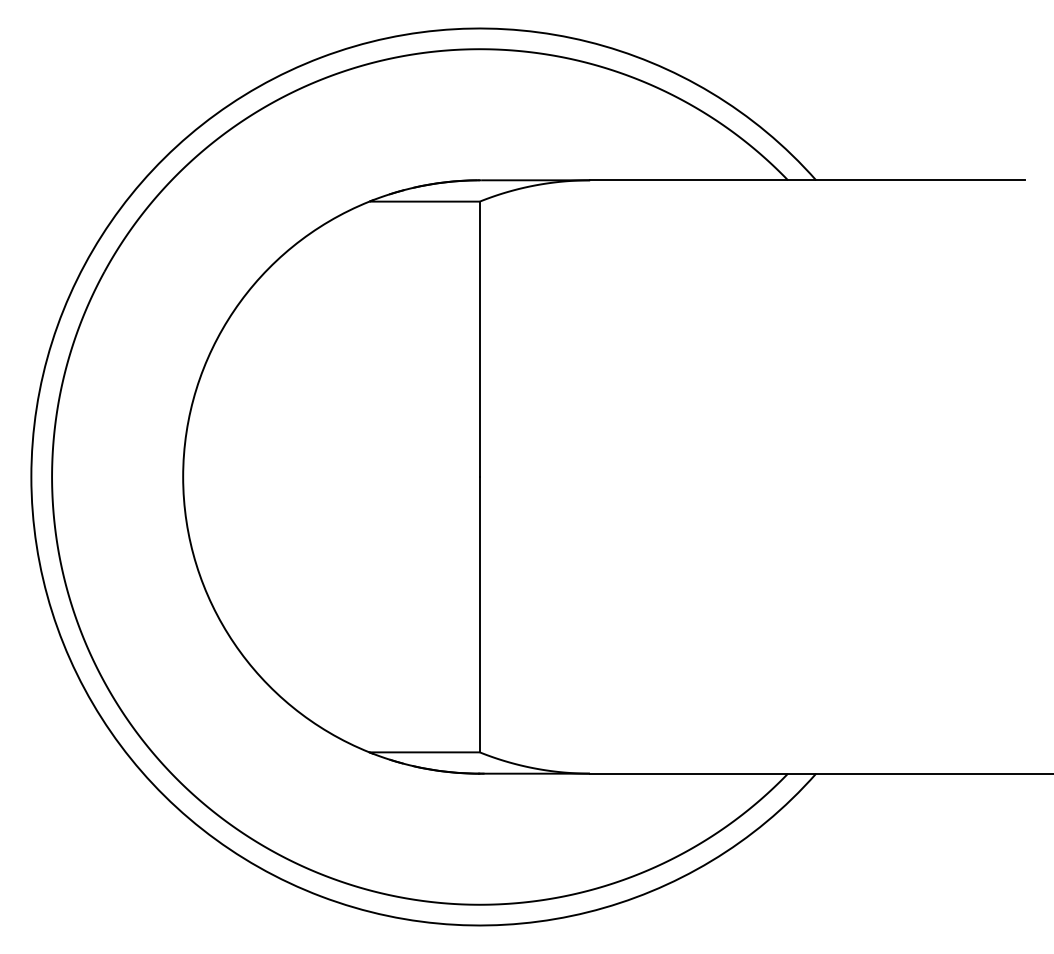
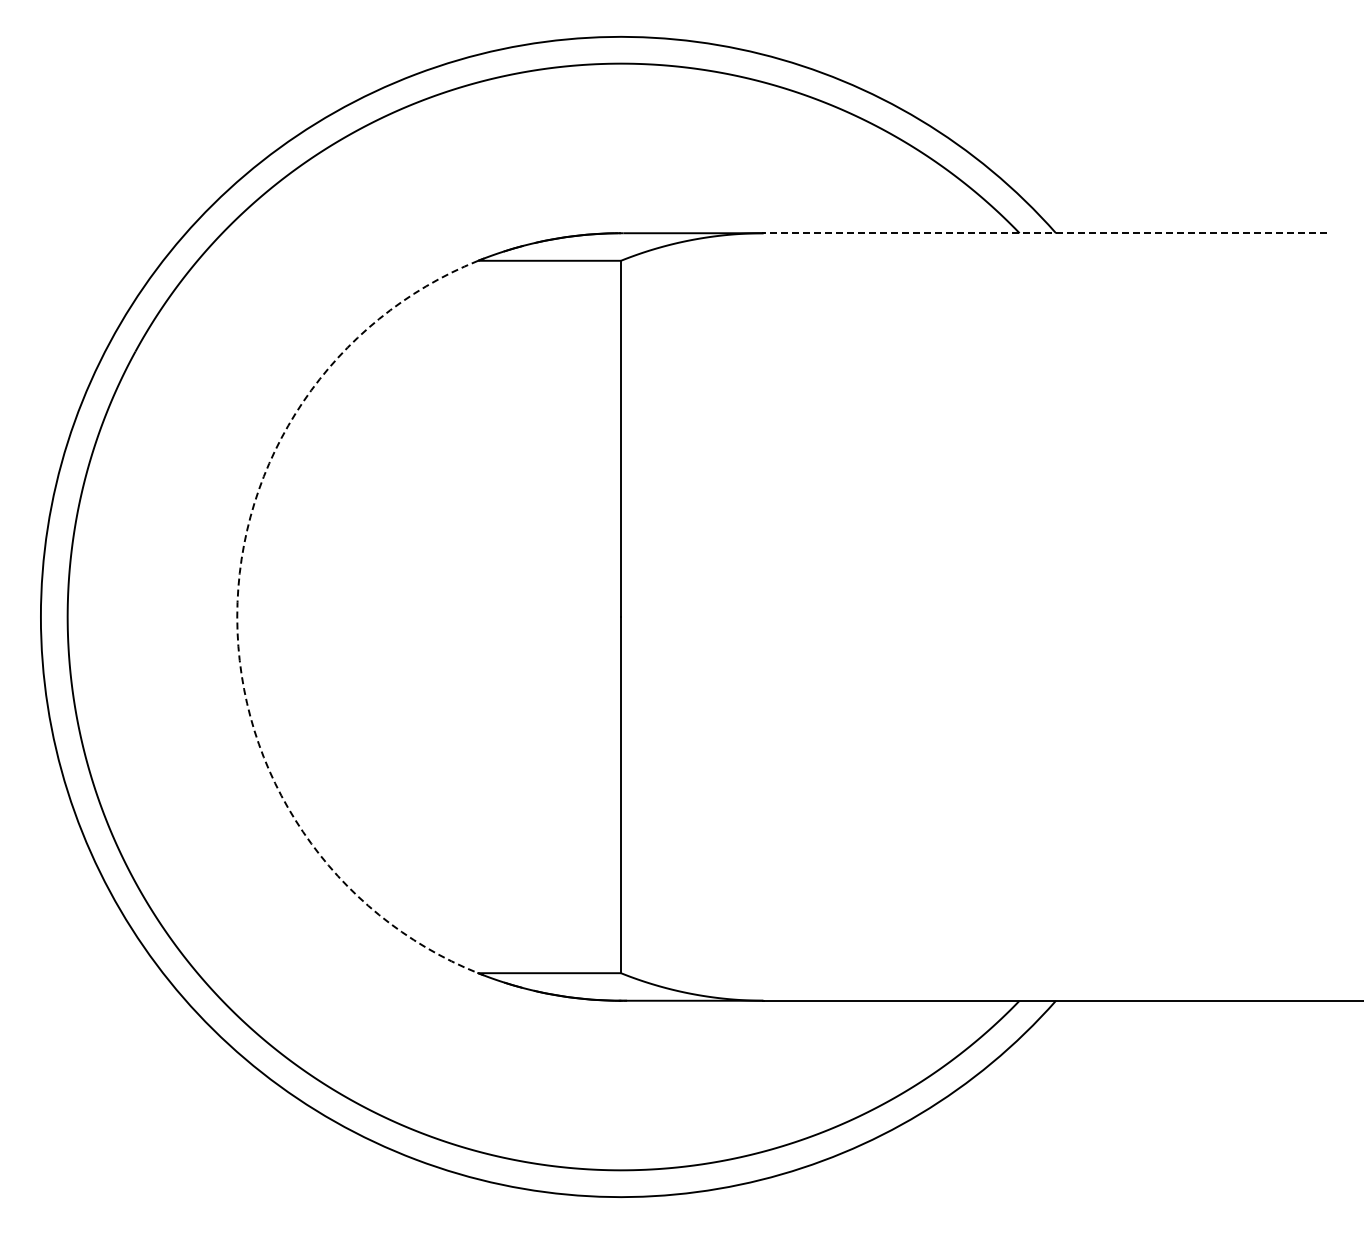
line: (807, 180) -> (1044, 233), solid -> dashed
arc: (183, 477) -> (237, 617), solid -> dashed

